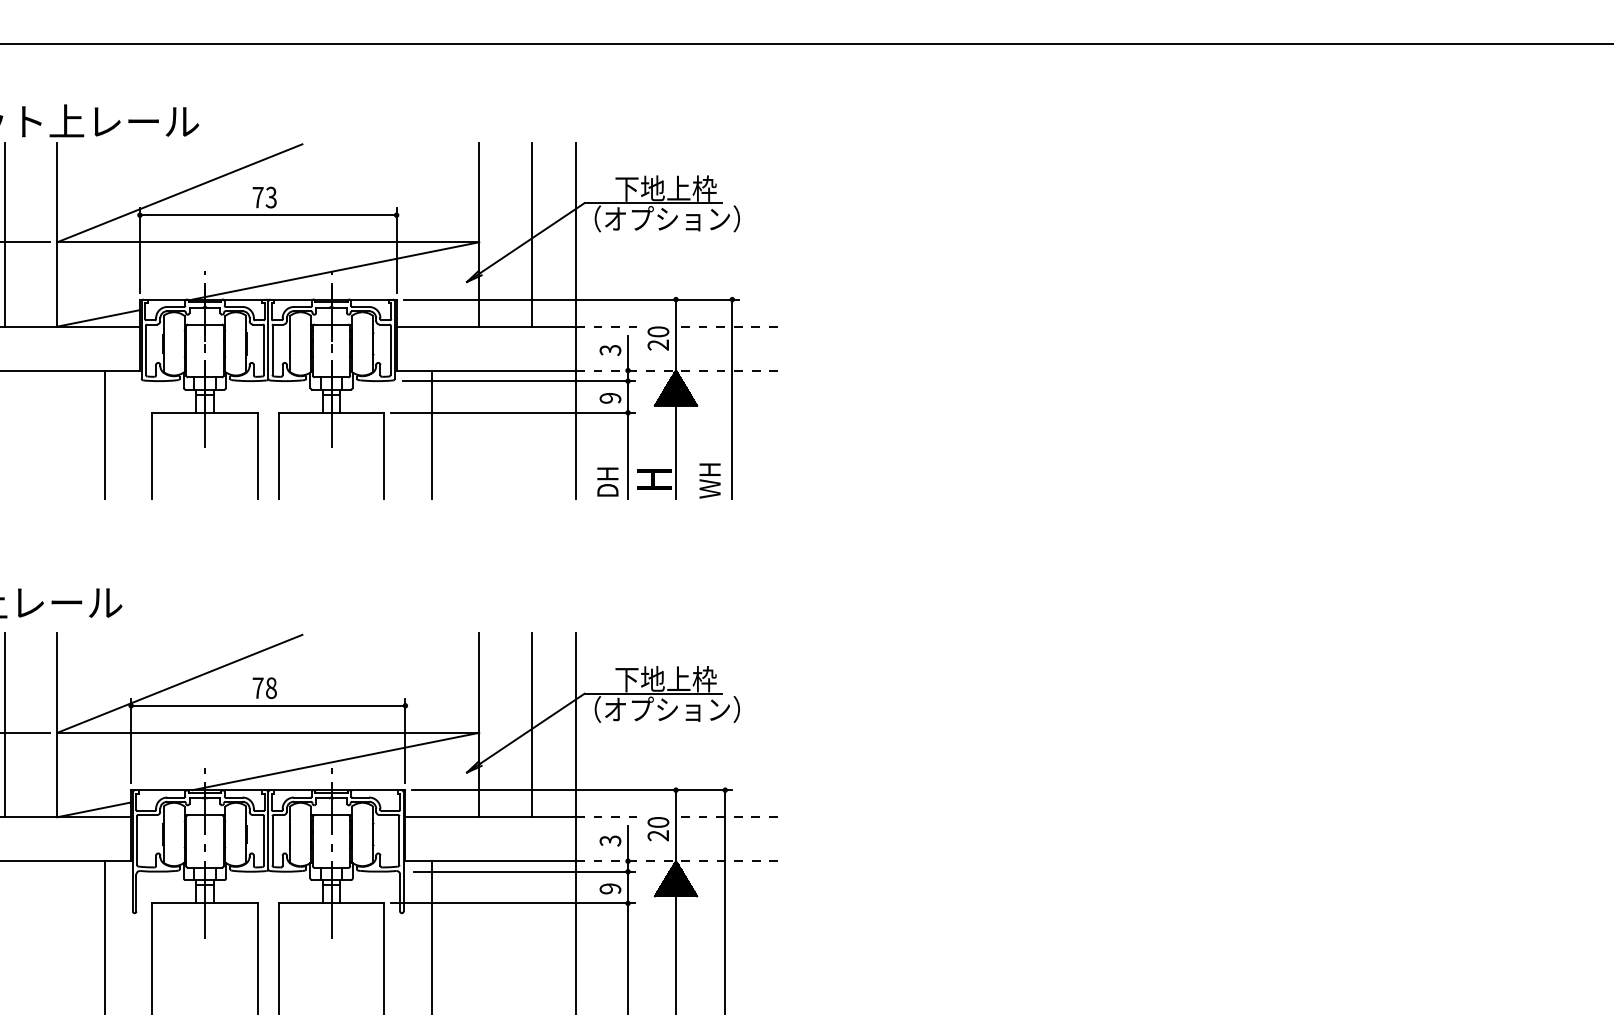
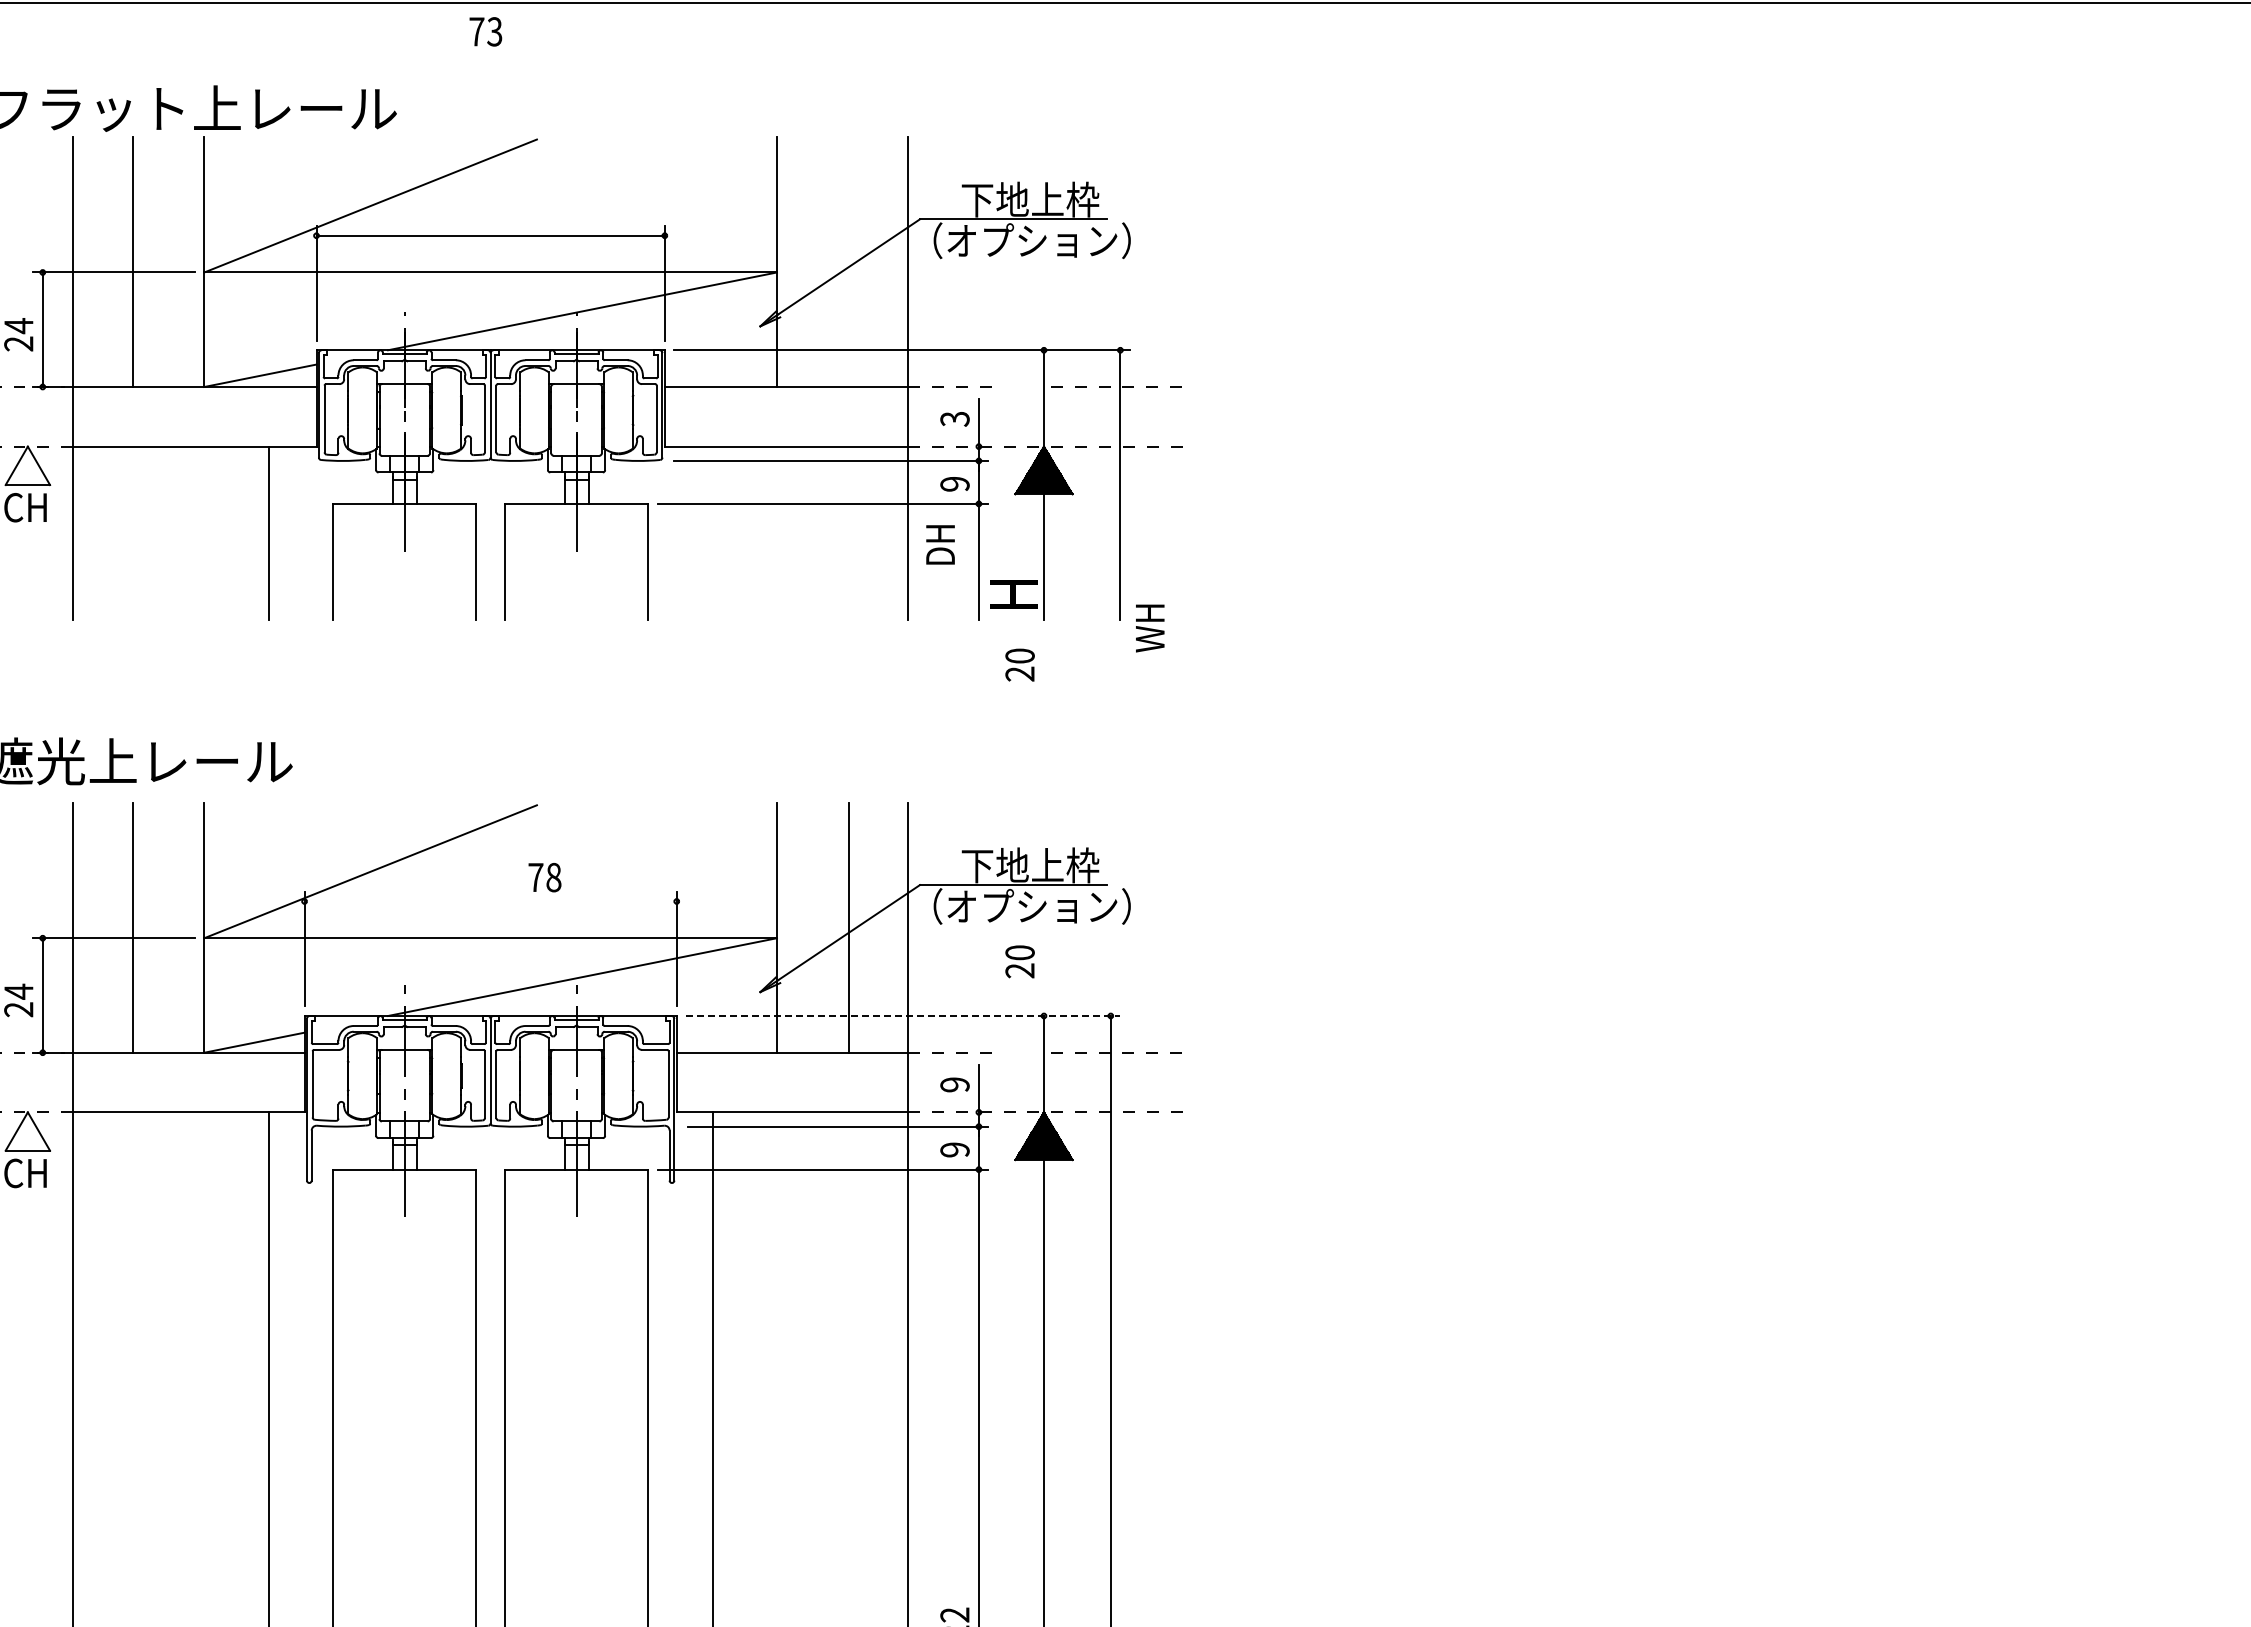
text: (264, 197) -> (485, 31), moved
line: (531, 234) -> (848, 262), removed
text: (657, 338) -> (1019, 664), moved
line: (431, 434) -> (712, 533), removed
text: (607, 481) -> (940, 544), moved
text: (710, 481) -> (1150, 628), moved
text: (264, 688) -> (544, 877), moved
line: (268, 705) -> (490, 901), removed
line: (572, 789) -> (903, 1015), solid -> dashed
text: (657, 828) -> (1019, 961), moved
text: (610, 840) -> (954, 1084), 3 -> 9

